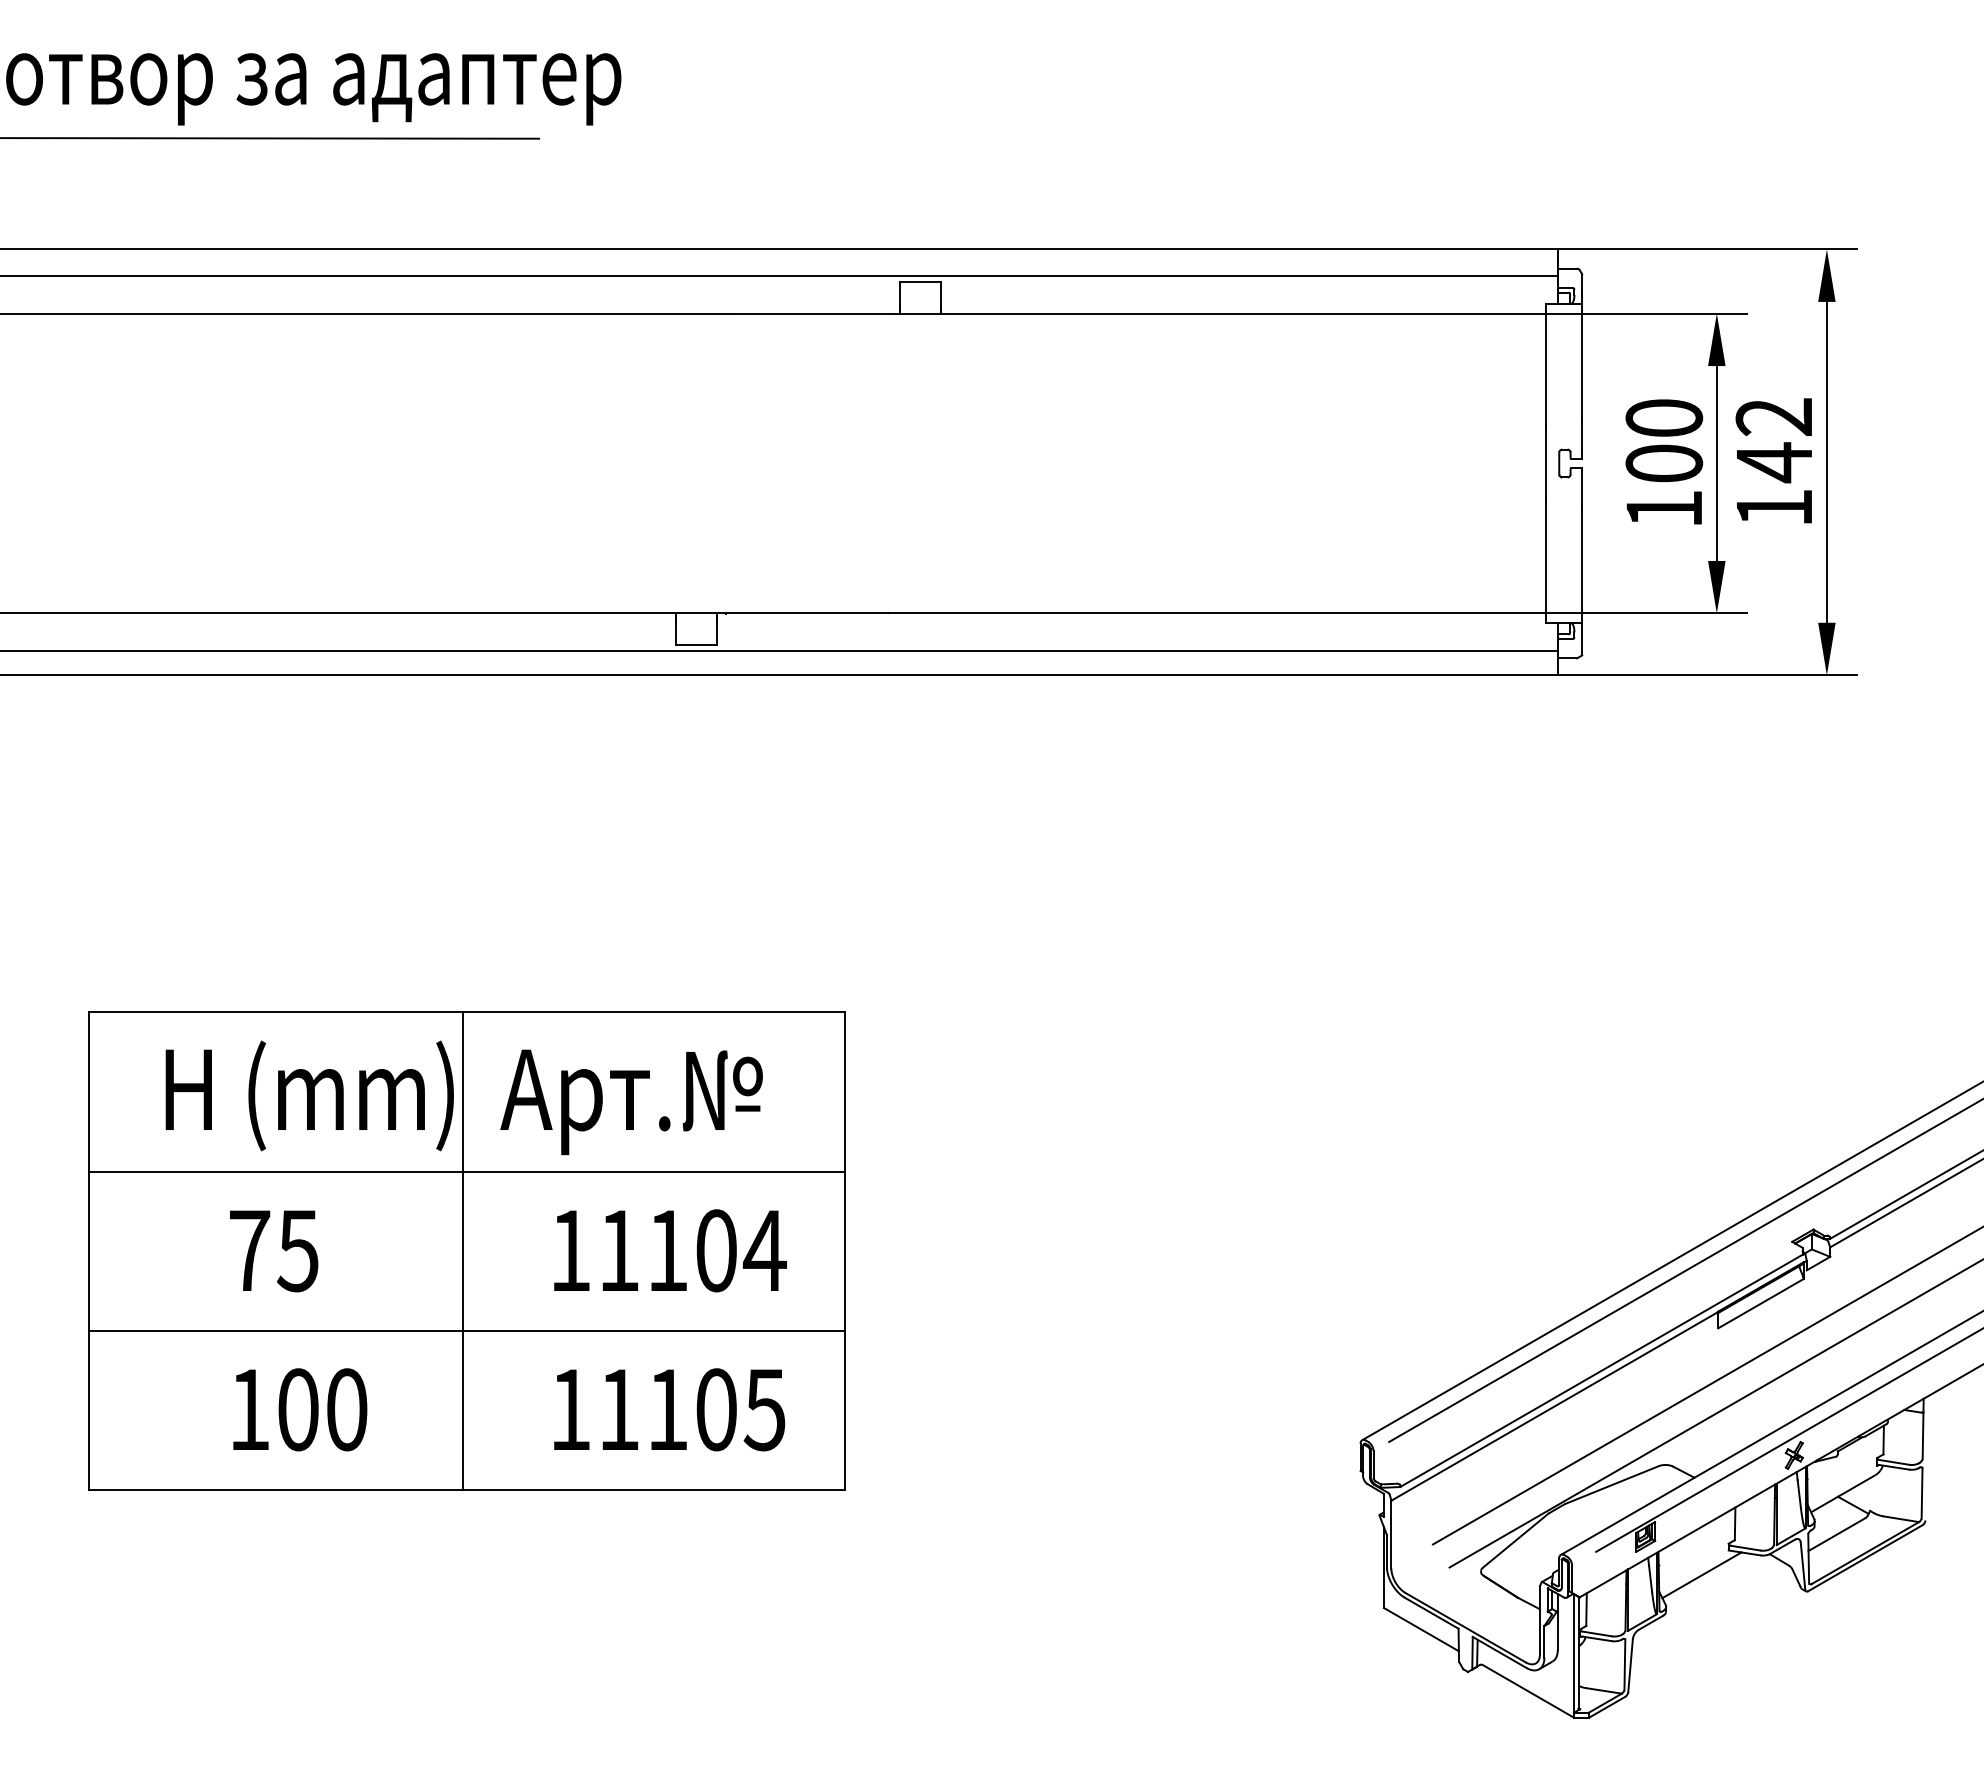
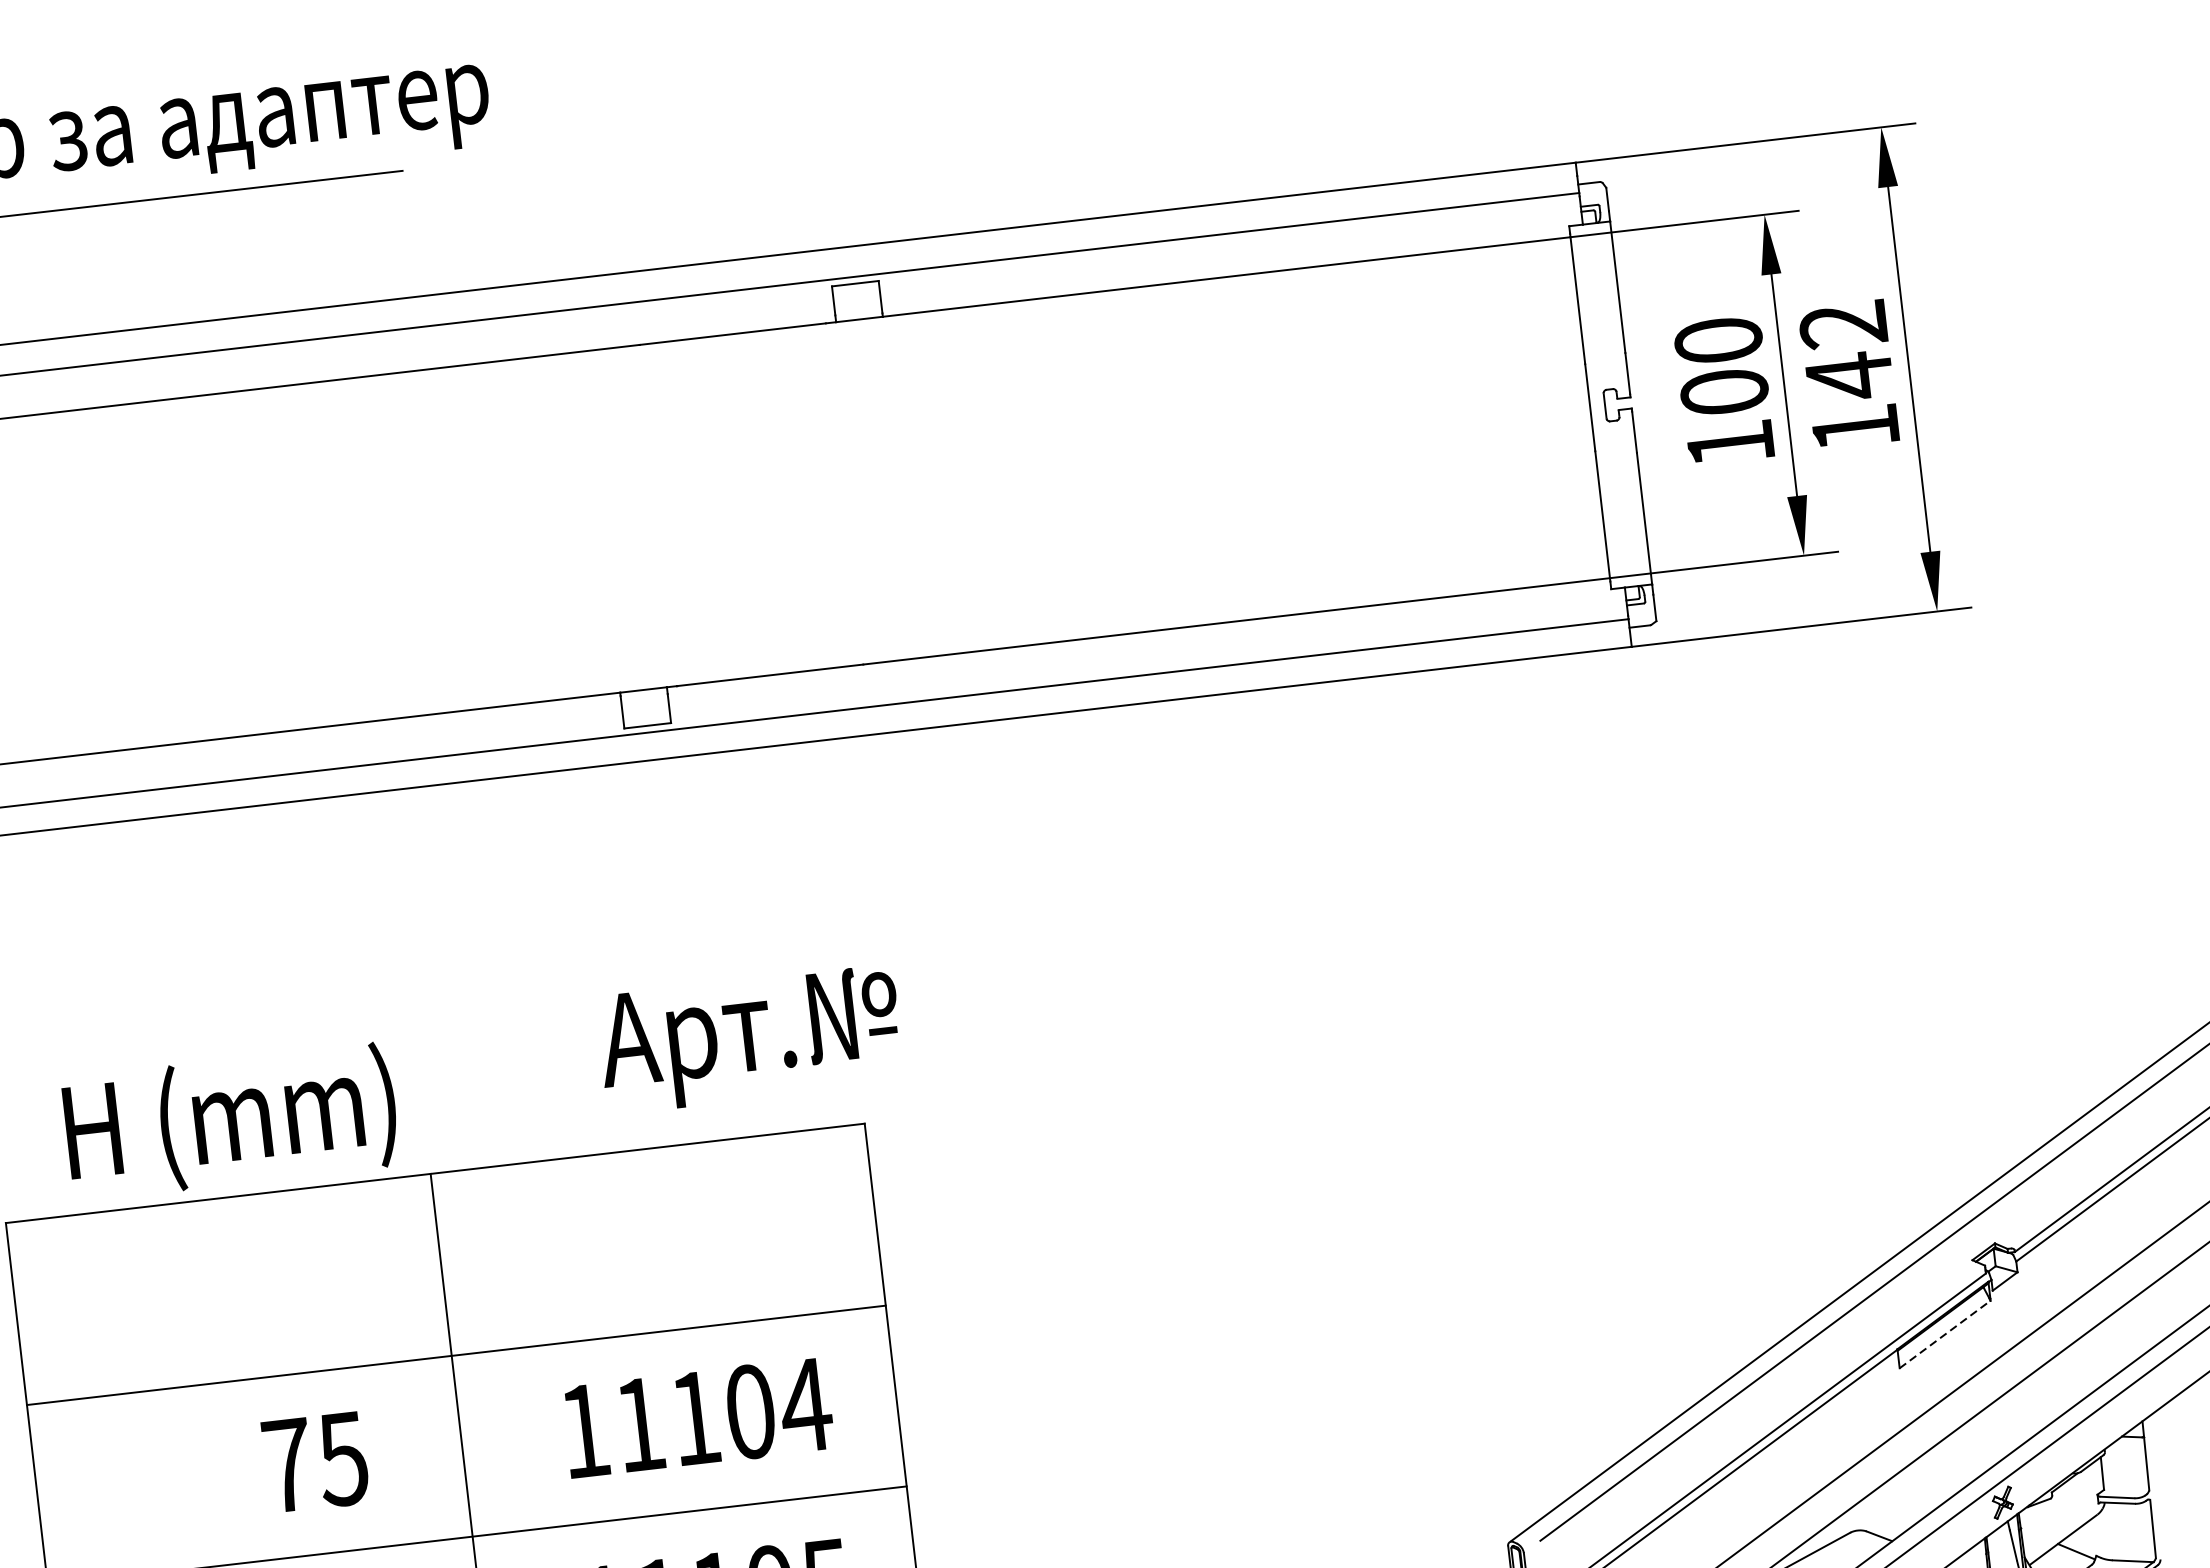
text: (309, 1095) -> (230, 1121), moved
text: (631, 1102) -> (750, 1039), moved
text: (274, 1251) -> (316, 1462), moved
line: (1761, 1303) -> (1945, 1334), solid -> dashed

